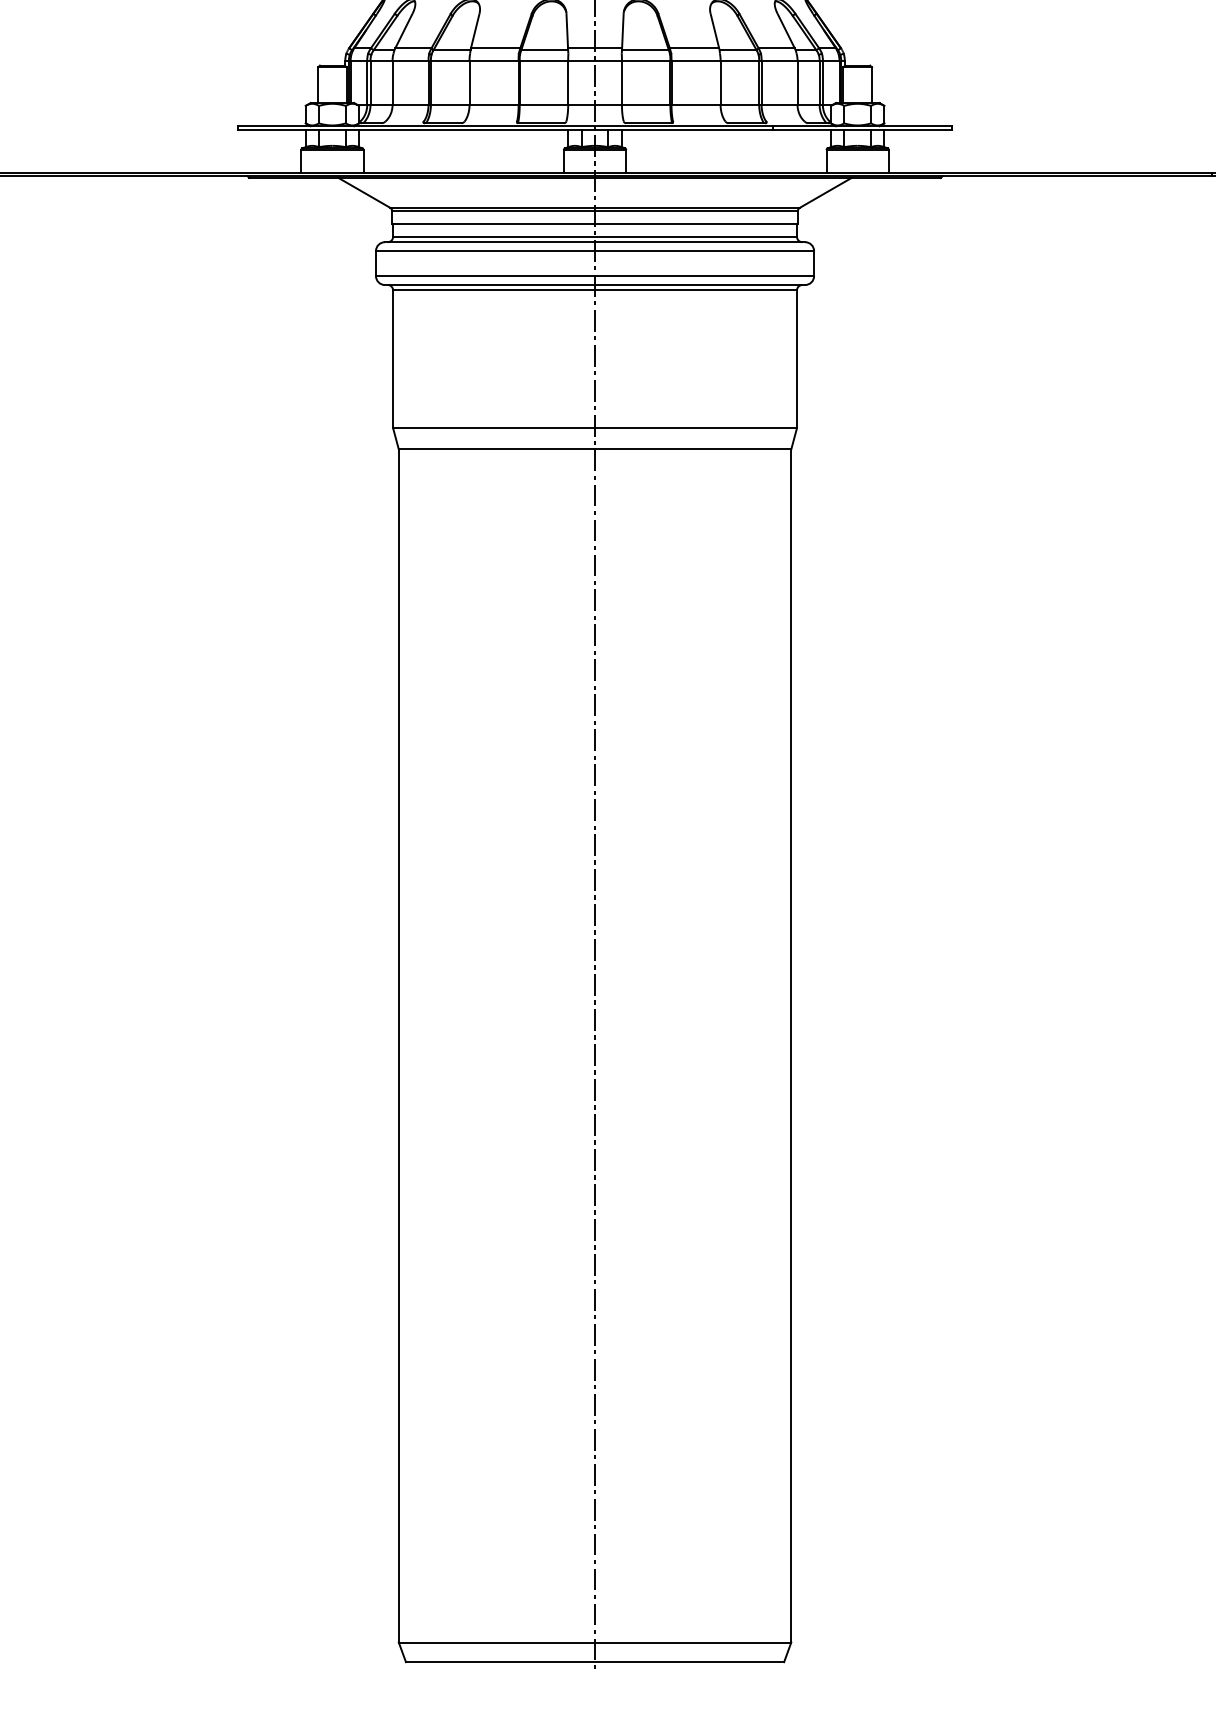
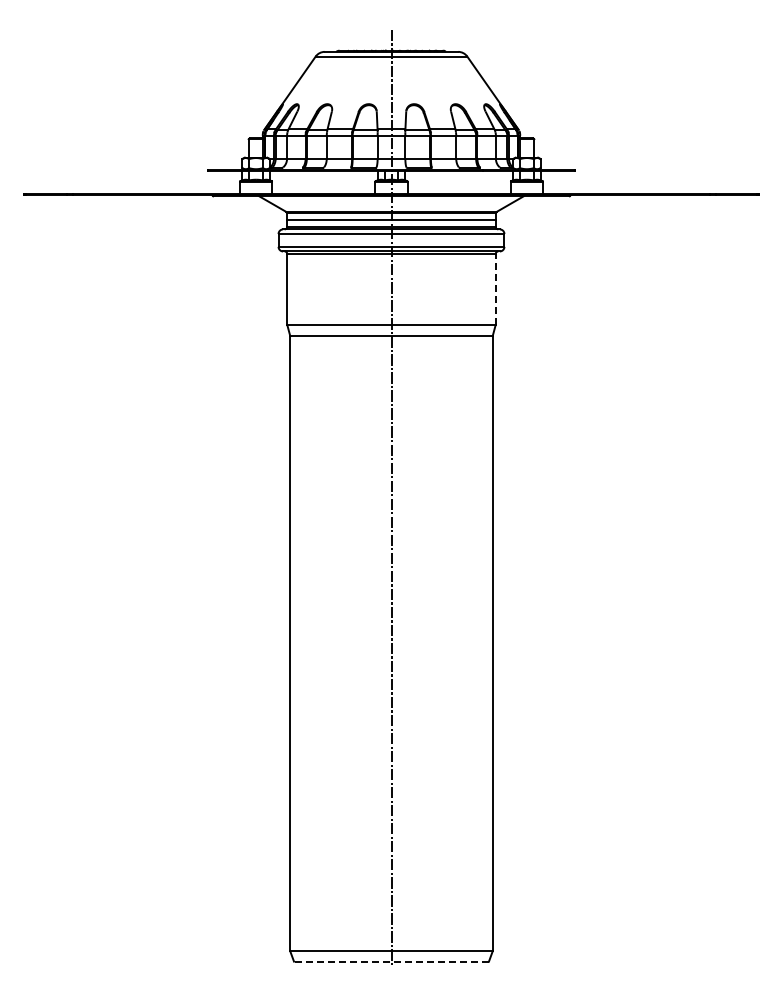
line: (796, 358) -> (495, 289), solid -> dashed
line: (595, 1662) -> (391, 961), solid -> dashed

